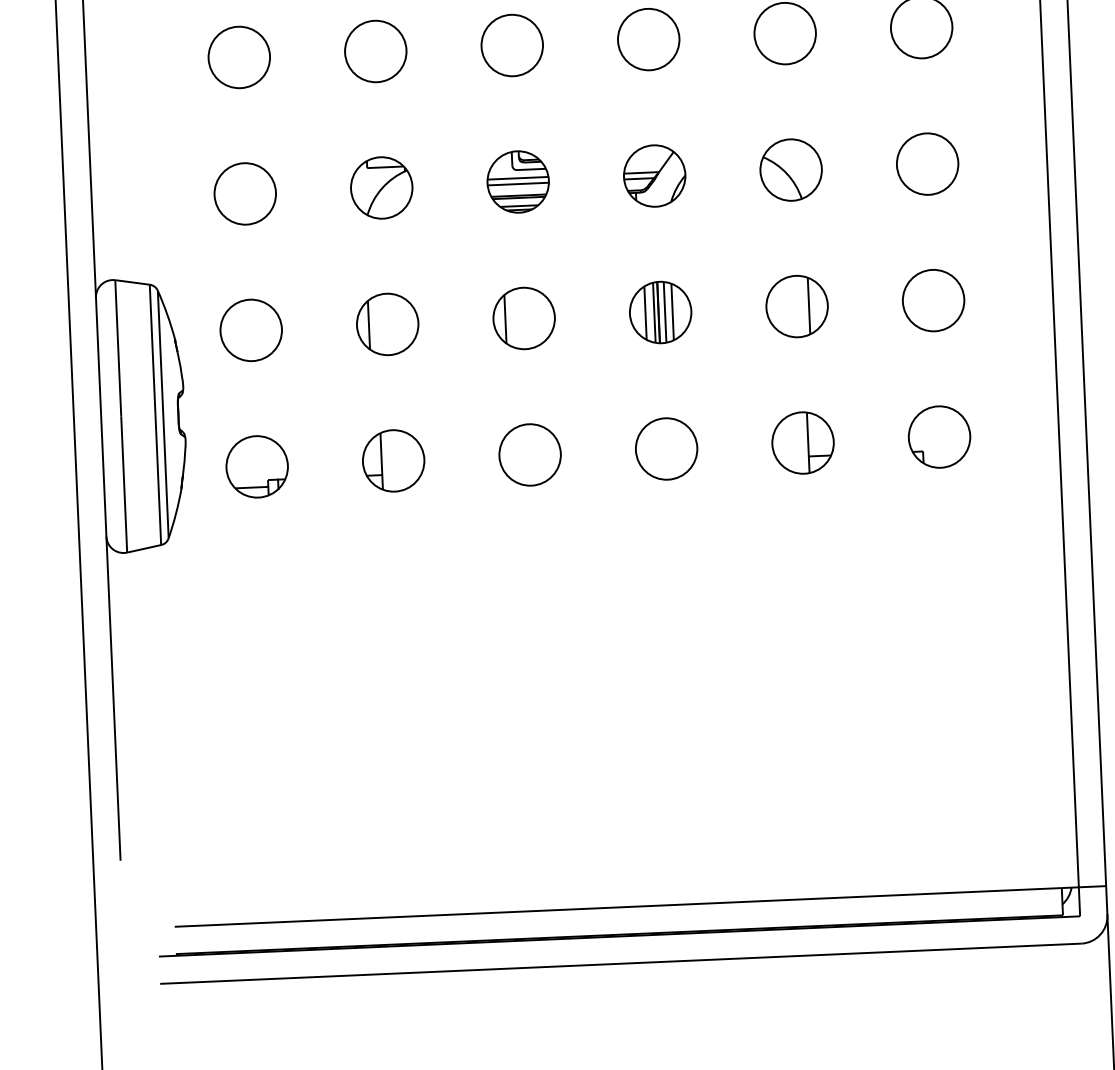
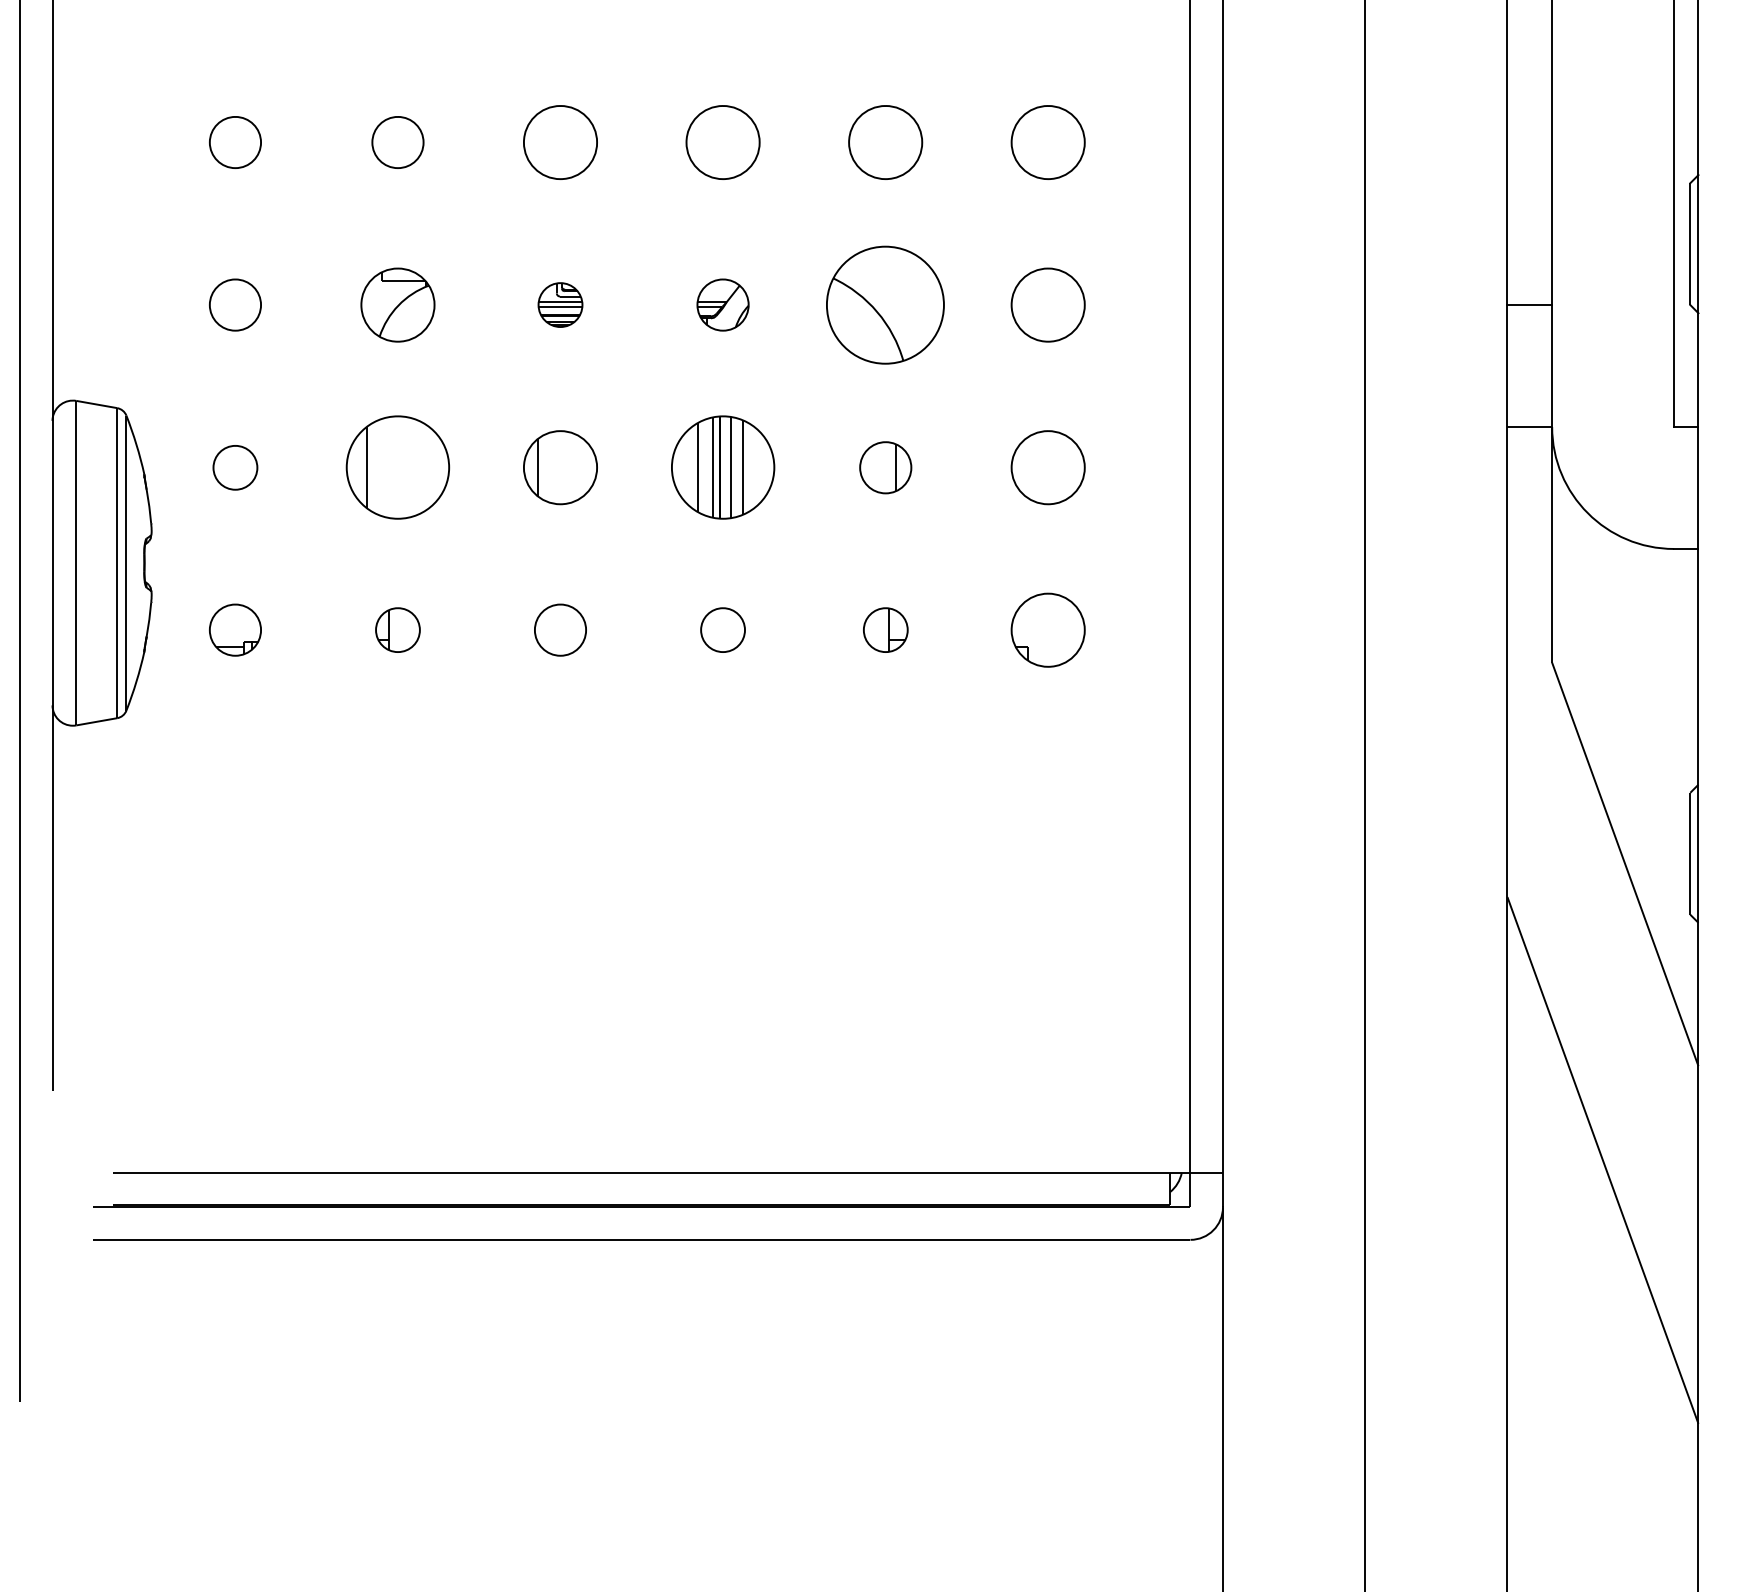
part: (375, 51) -> (397, 142), size x0.7
part: (239, 57) -> (235, 142), size x0.7
part: (791, 169) -> (885, 304), size x1.6
part: (654, 175) -> (722, 304), size x0.7
part: (518, 181) -> (560, 304), size x0.6
part: (245, 193) -> (235, 304), size x0.7
part: (796, 306) -> (885, 467), size x0.7
part: (660, 312) -> (722, 467), size x1.4
part: (387, 324) -> (397, 467), size x1.4
part: (251, 330) -> (235, 467), size x0.6
part: (802, 442) -> (885, 629), size x0.6
part: (666, 448) -> (722, 629), size x0.6
part: (530, 454) -> (560, 629), size x0.7
part: (393, 460) -> (397, 629), size x0.6
part: (257, 466) -> (235, 629), size x0.7

